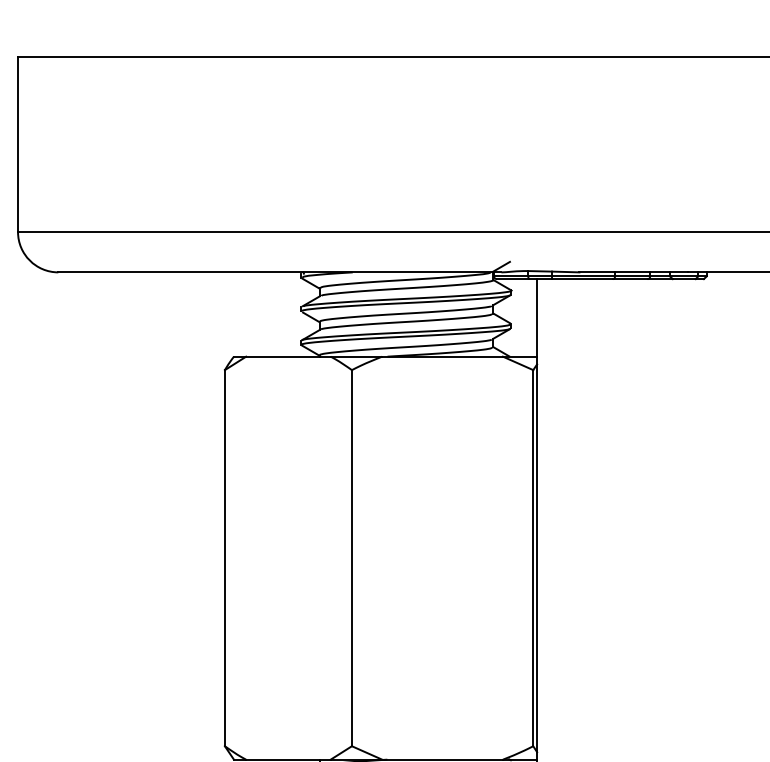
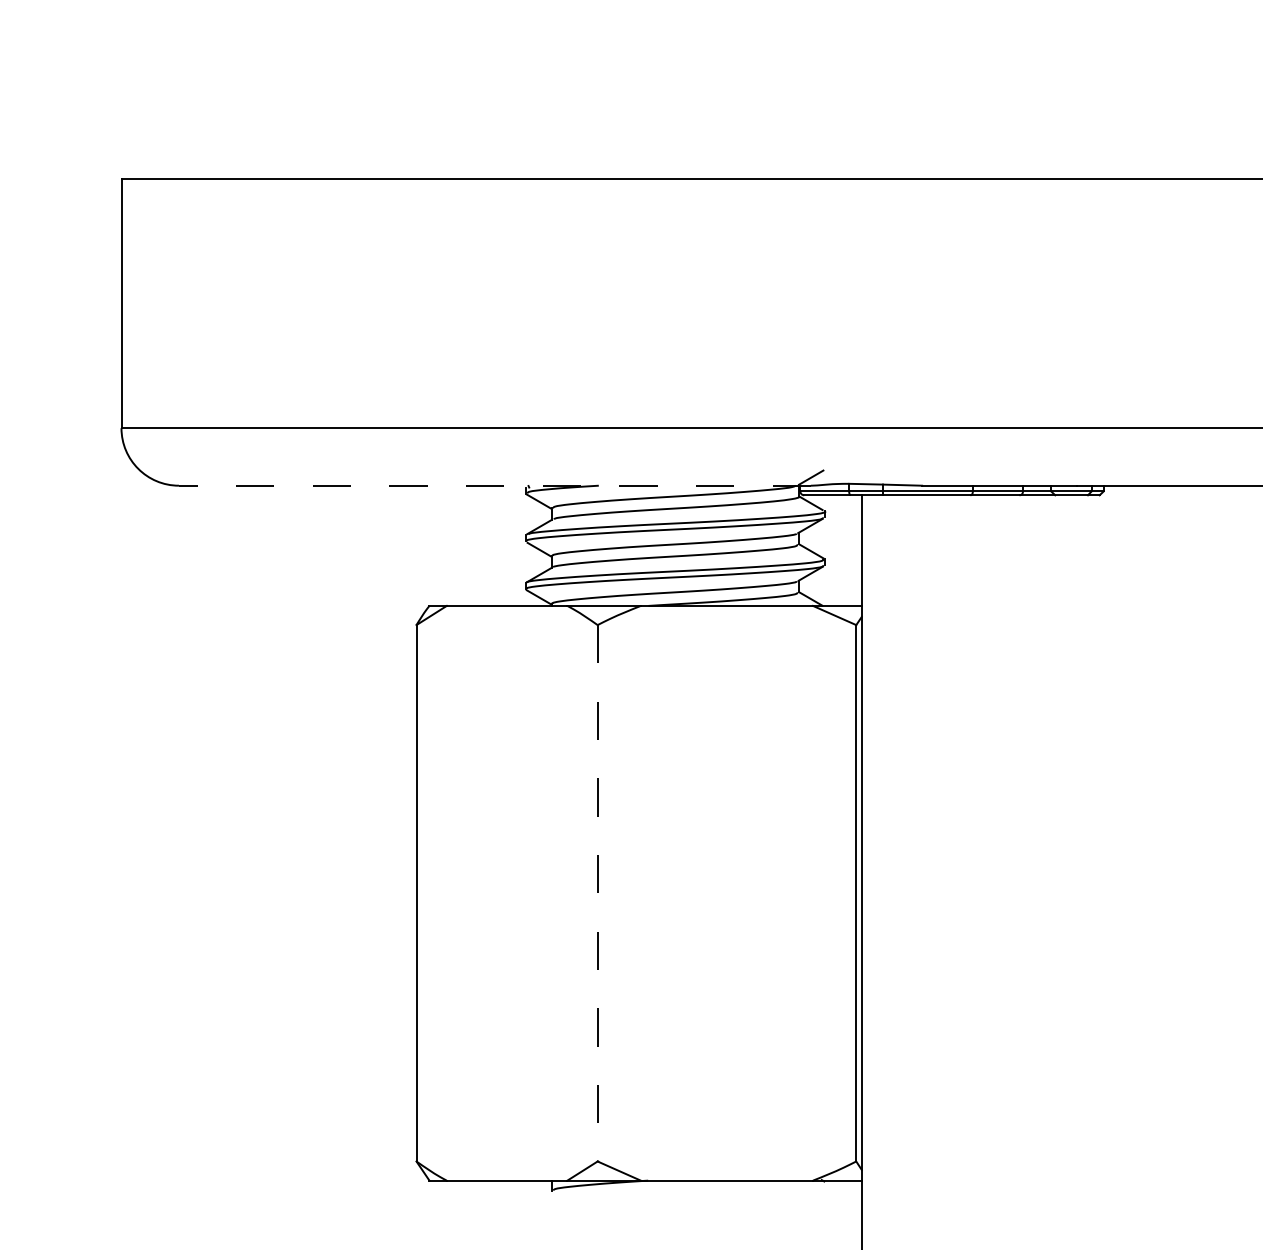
line: (279, 272) -> (494, 485), solid -> dashed
line: (351, 558) -> (597, 893), solid -> dashed

